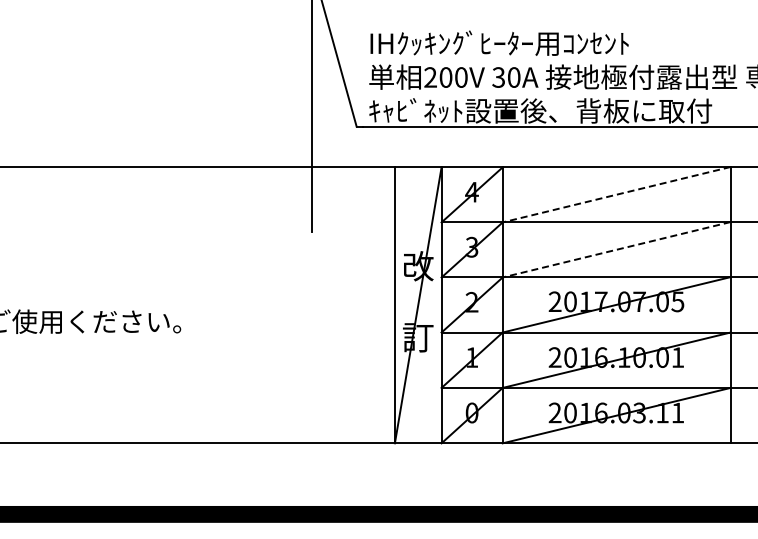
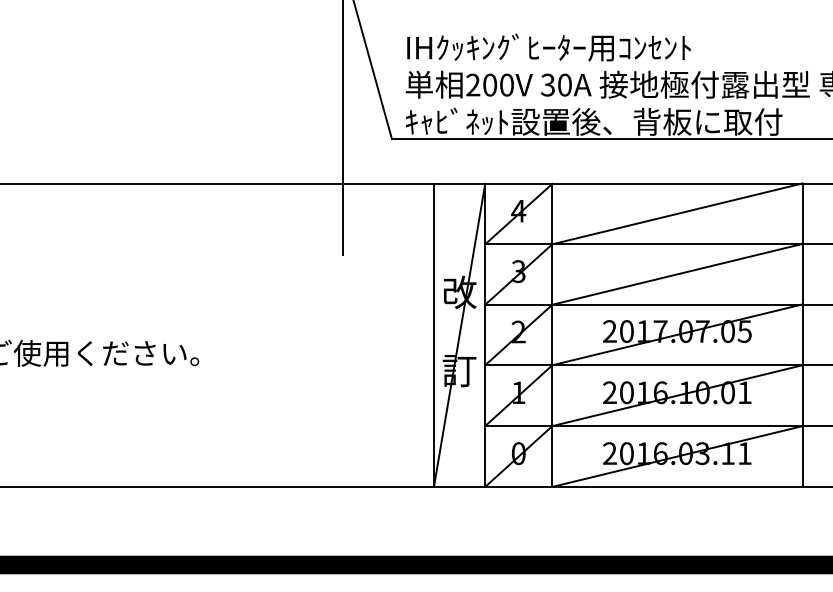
line: (616, 194) -> (677, 213), dashed -> solid
line: (616, 249) -> (677, 274), dashed -> solid

